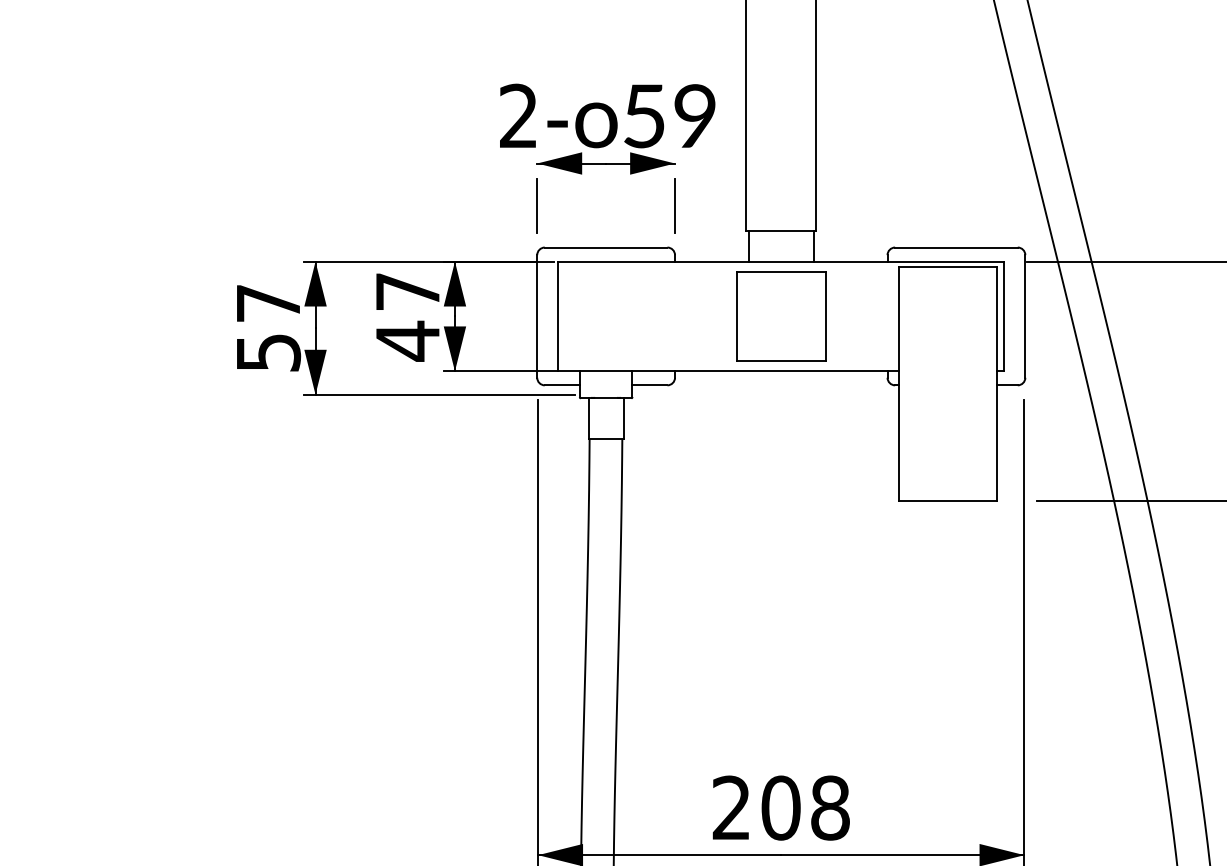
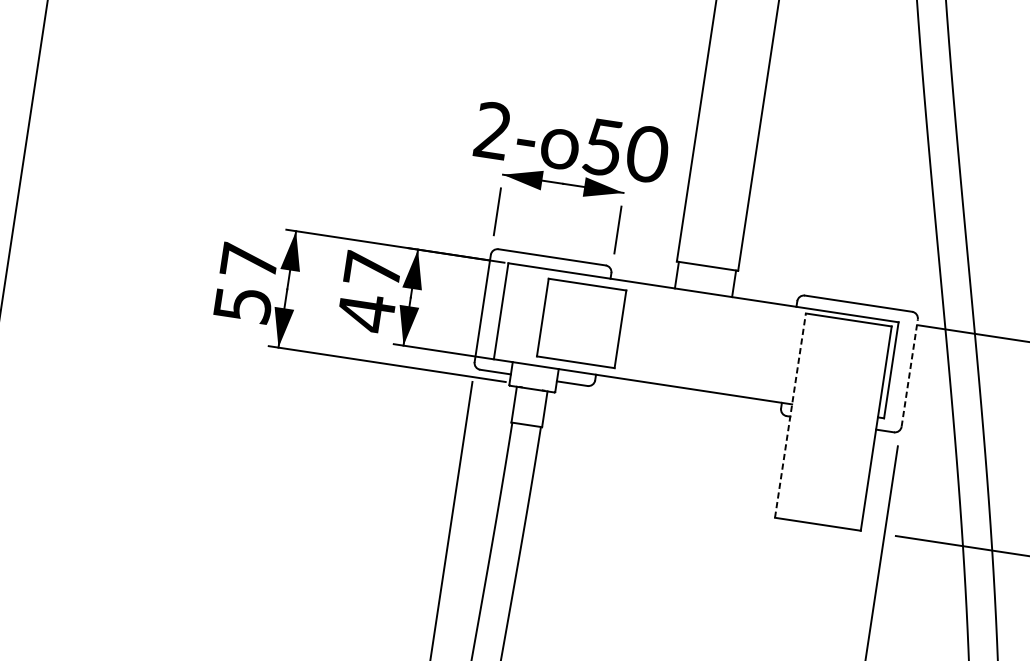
text: (695, 116) -> (647, 154), 59 -> 50
line: (1025, 315) -> (910, 372), solid -> dashed
part: (781, 316) -> (581, 323), moved
line: (899, 384) -> (790, 415), solid -> dashed

